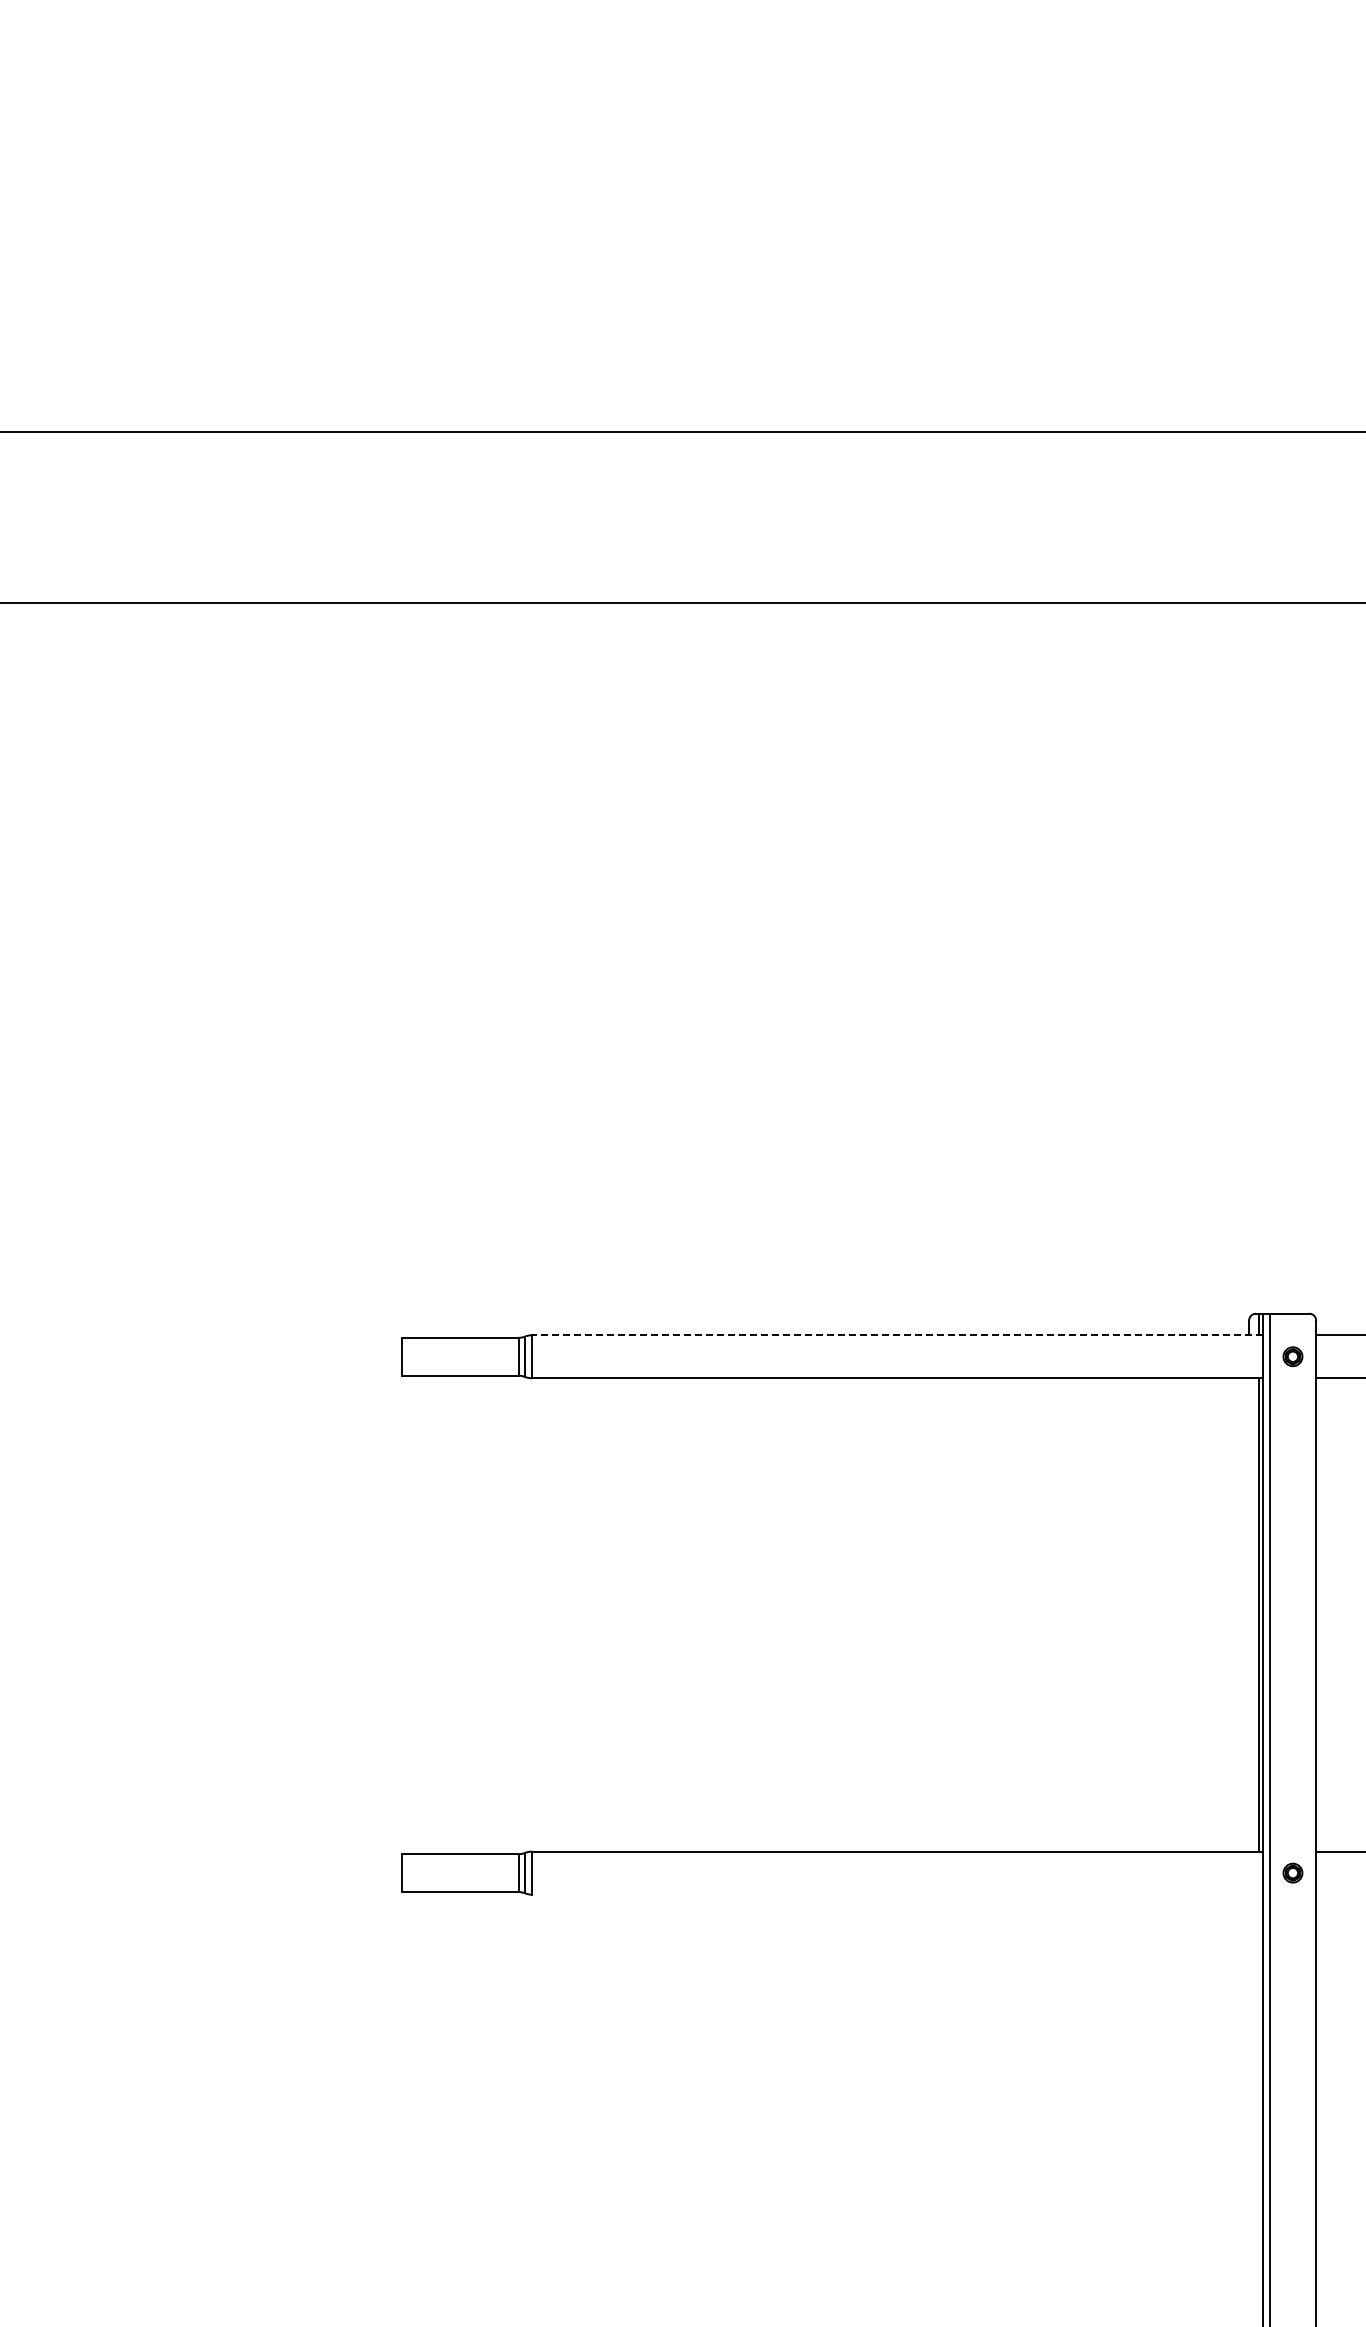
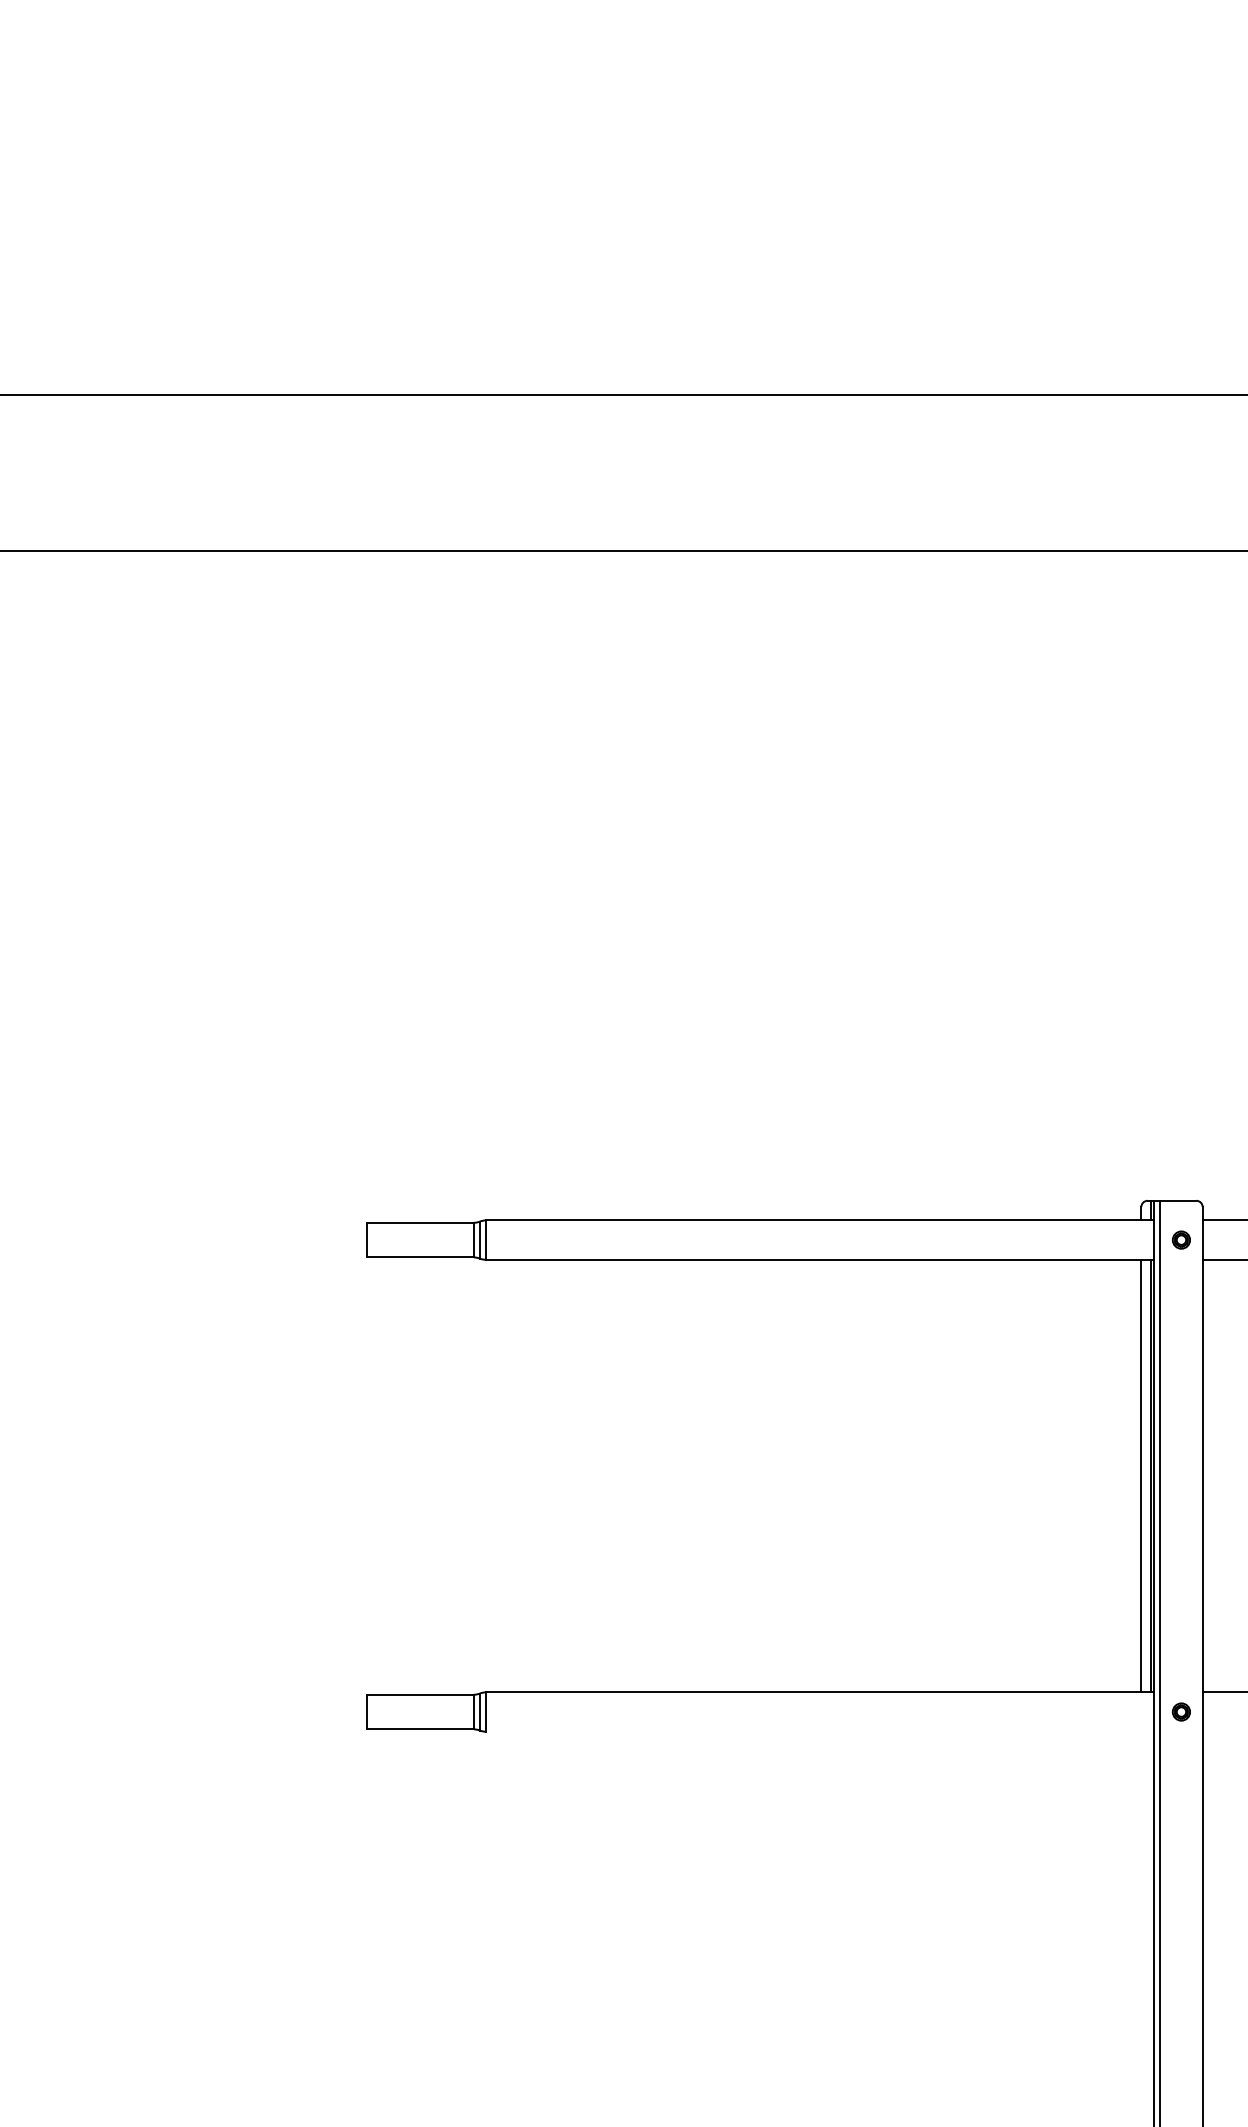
line: (897, 1335) -> (820, 1220), dashed -> solid
line: (1249, 1614) -> (1141, 1475), added

